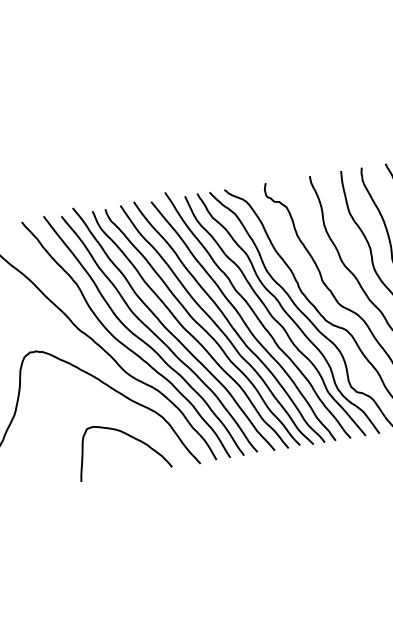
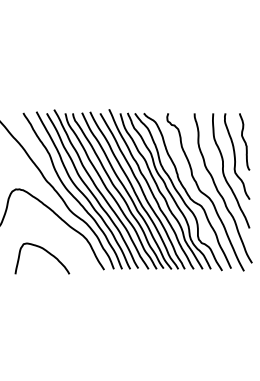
curve: (127, 436) -> (46, 252), moved

